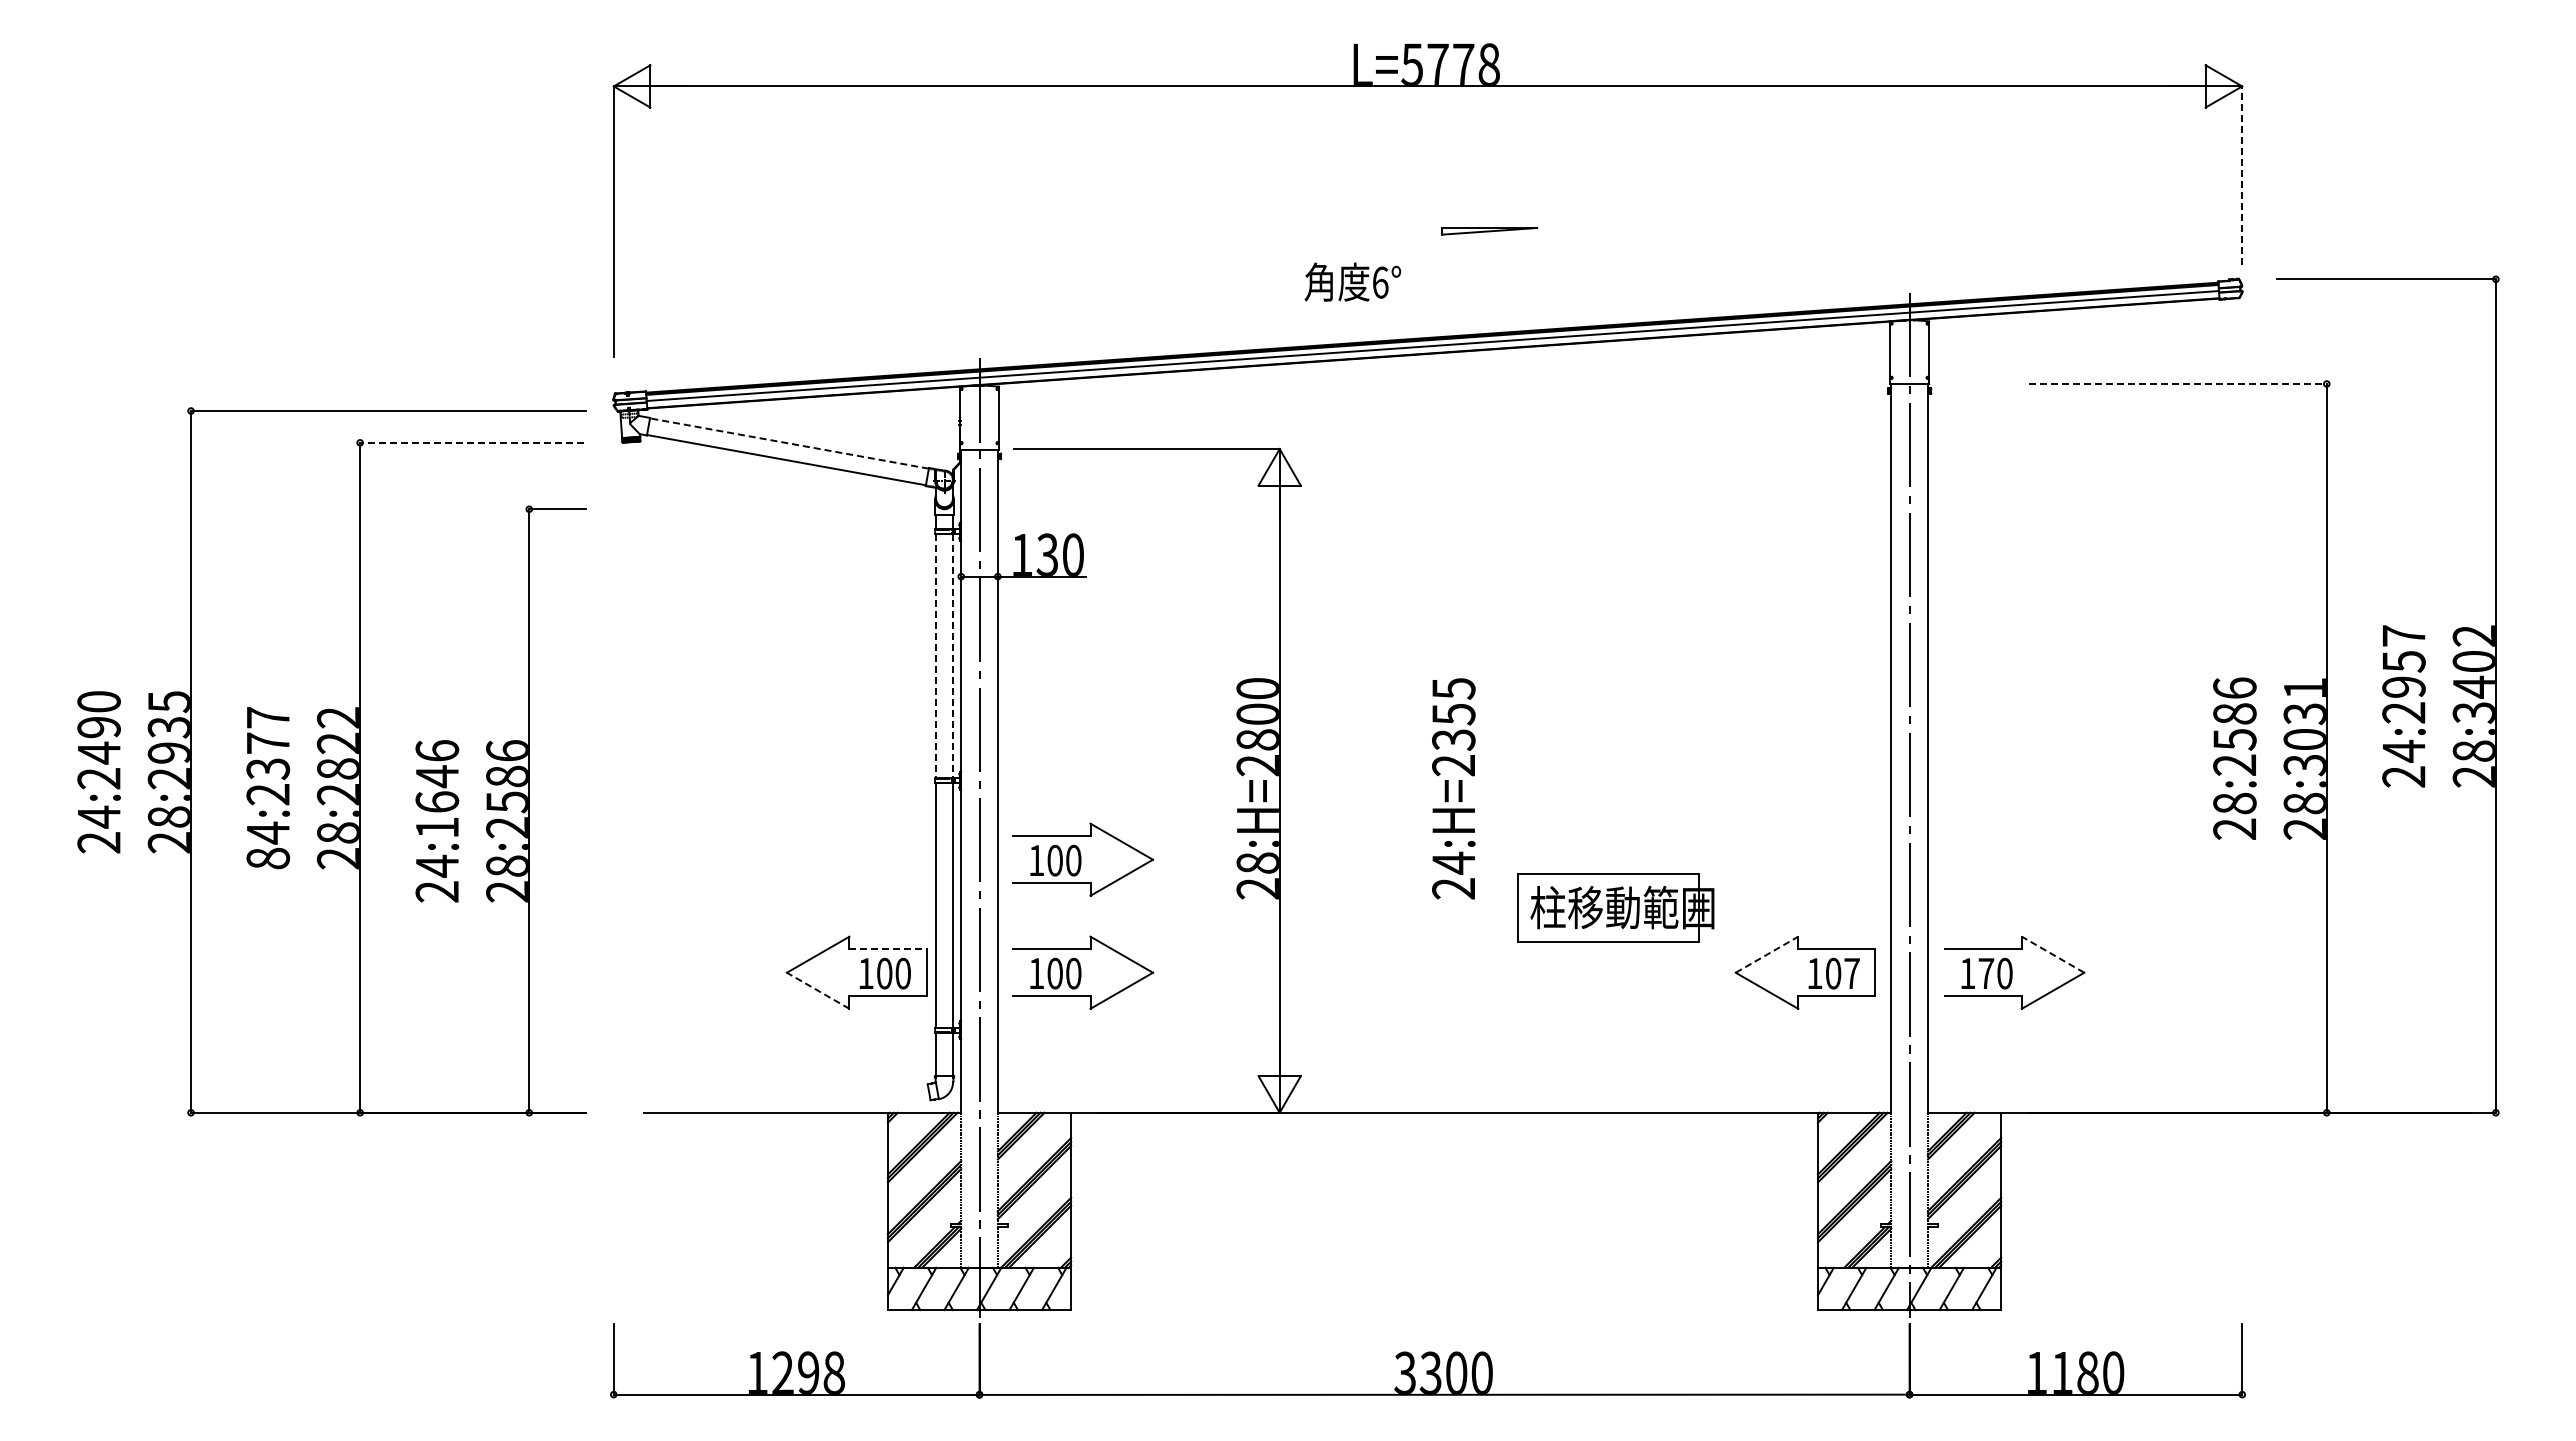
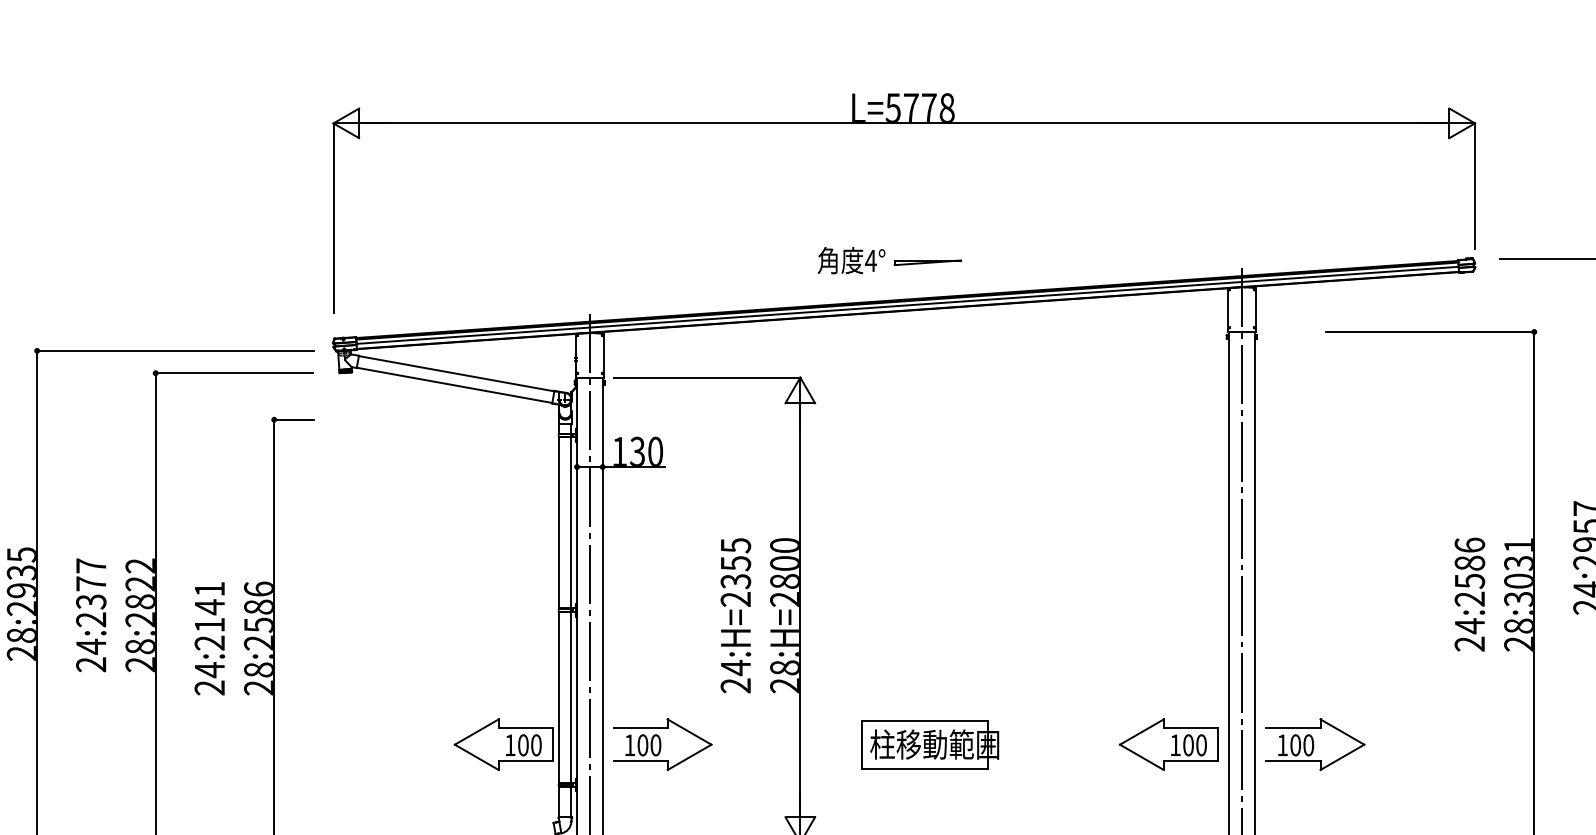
line: (2242, 175) -> (1475, 185), dashed -> solid
part: (1489, 231) -> (927, 262), moved
text: (1380, 282) -> (870, 260), 6° -> 4°
line: (2178, 384) -> (1430, 332), dashed -> solid
line: (471, 442) -> (233, 372), dashed -> solid
line: (789, 443) -> (456, 373), dashed -> solid
line: (936, 656) -> (559, 523), dashed -> solid
line: (952, 656) -> (570, 523), dashed -> solid
text: (1453, 788) -> (735, 615), moved
text: (437, 789) -> (209, 616), 24:1646 -> 24:2141
text: (2234, 803) -> (1469, 626), 28:2586 -> 24:2586
text: (268, 858) -> (91, 664), 84:2377 -> 24:2377
part: (1083, 859) -> (662, 665), removed
part: (1615, 907) -> (929, 744), moved
line: (888, 949) -> (526, 728), dashed -> solid
line: (1767, 954) -> (1142, 731), dashed -> solid
line: (2052, 954) -> (1342, 731), dashed -> solid
text: (1851, 973) -> (1201, 745), 107 -> 100
text: (1986, 973) -> (1295, 745), 170 -> 100
line: (817, 990) -> (476, 757), dashed -> solid

